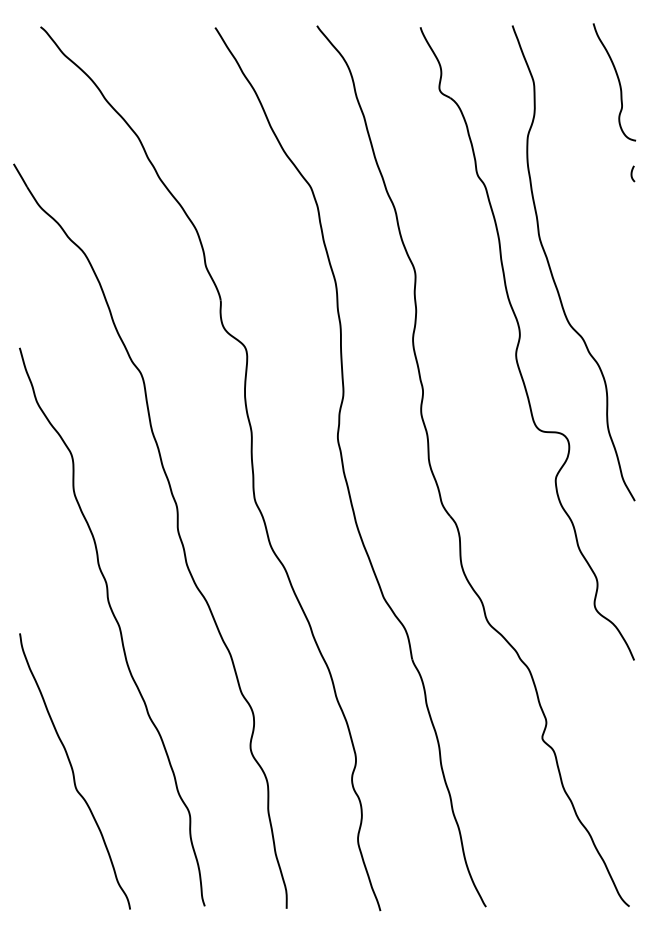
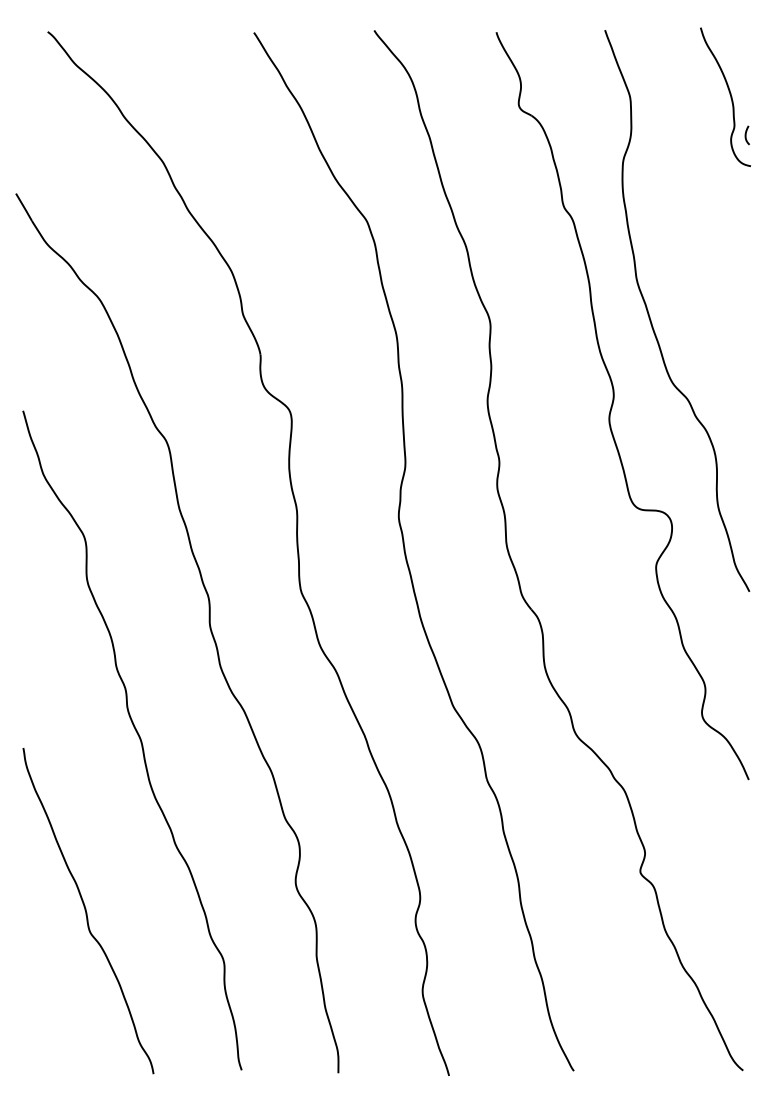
curve: (632, 174) -> (746, 135), moved

